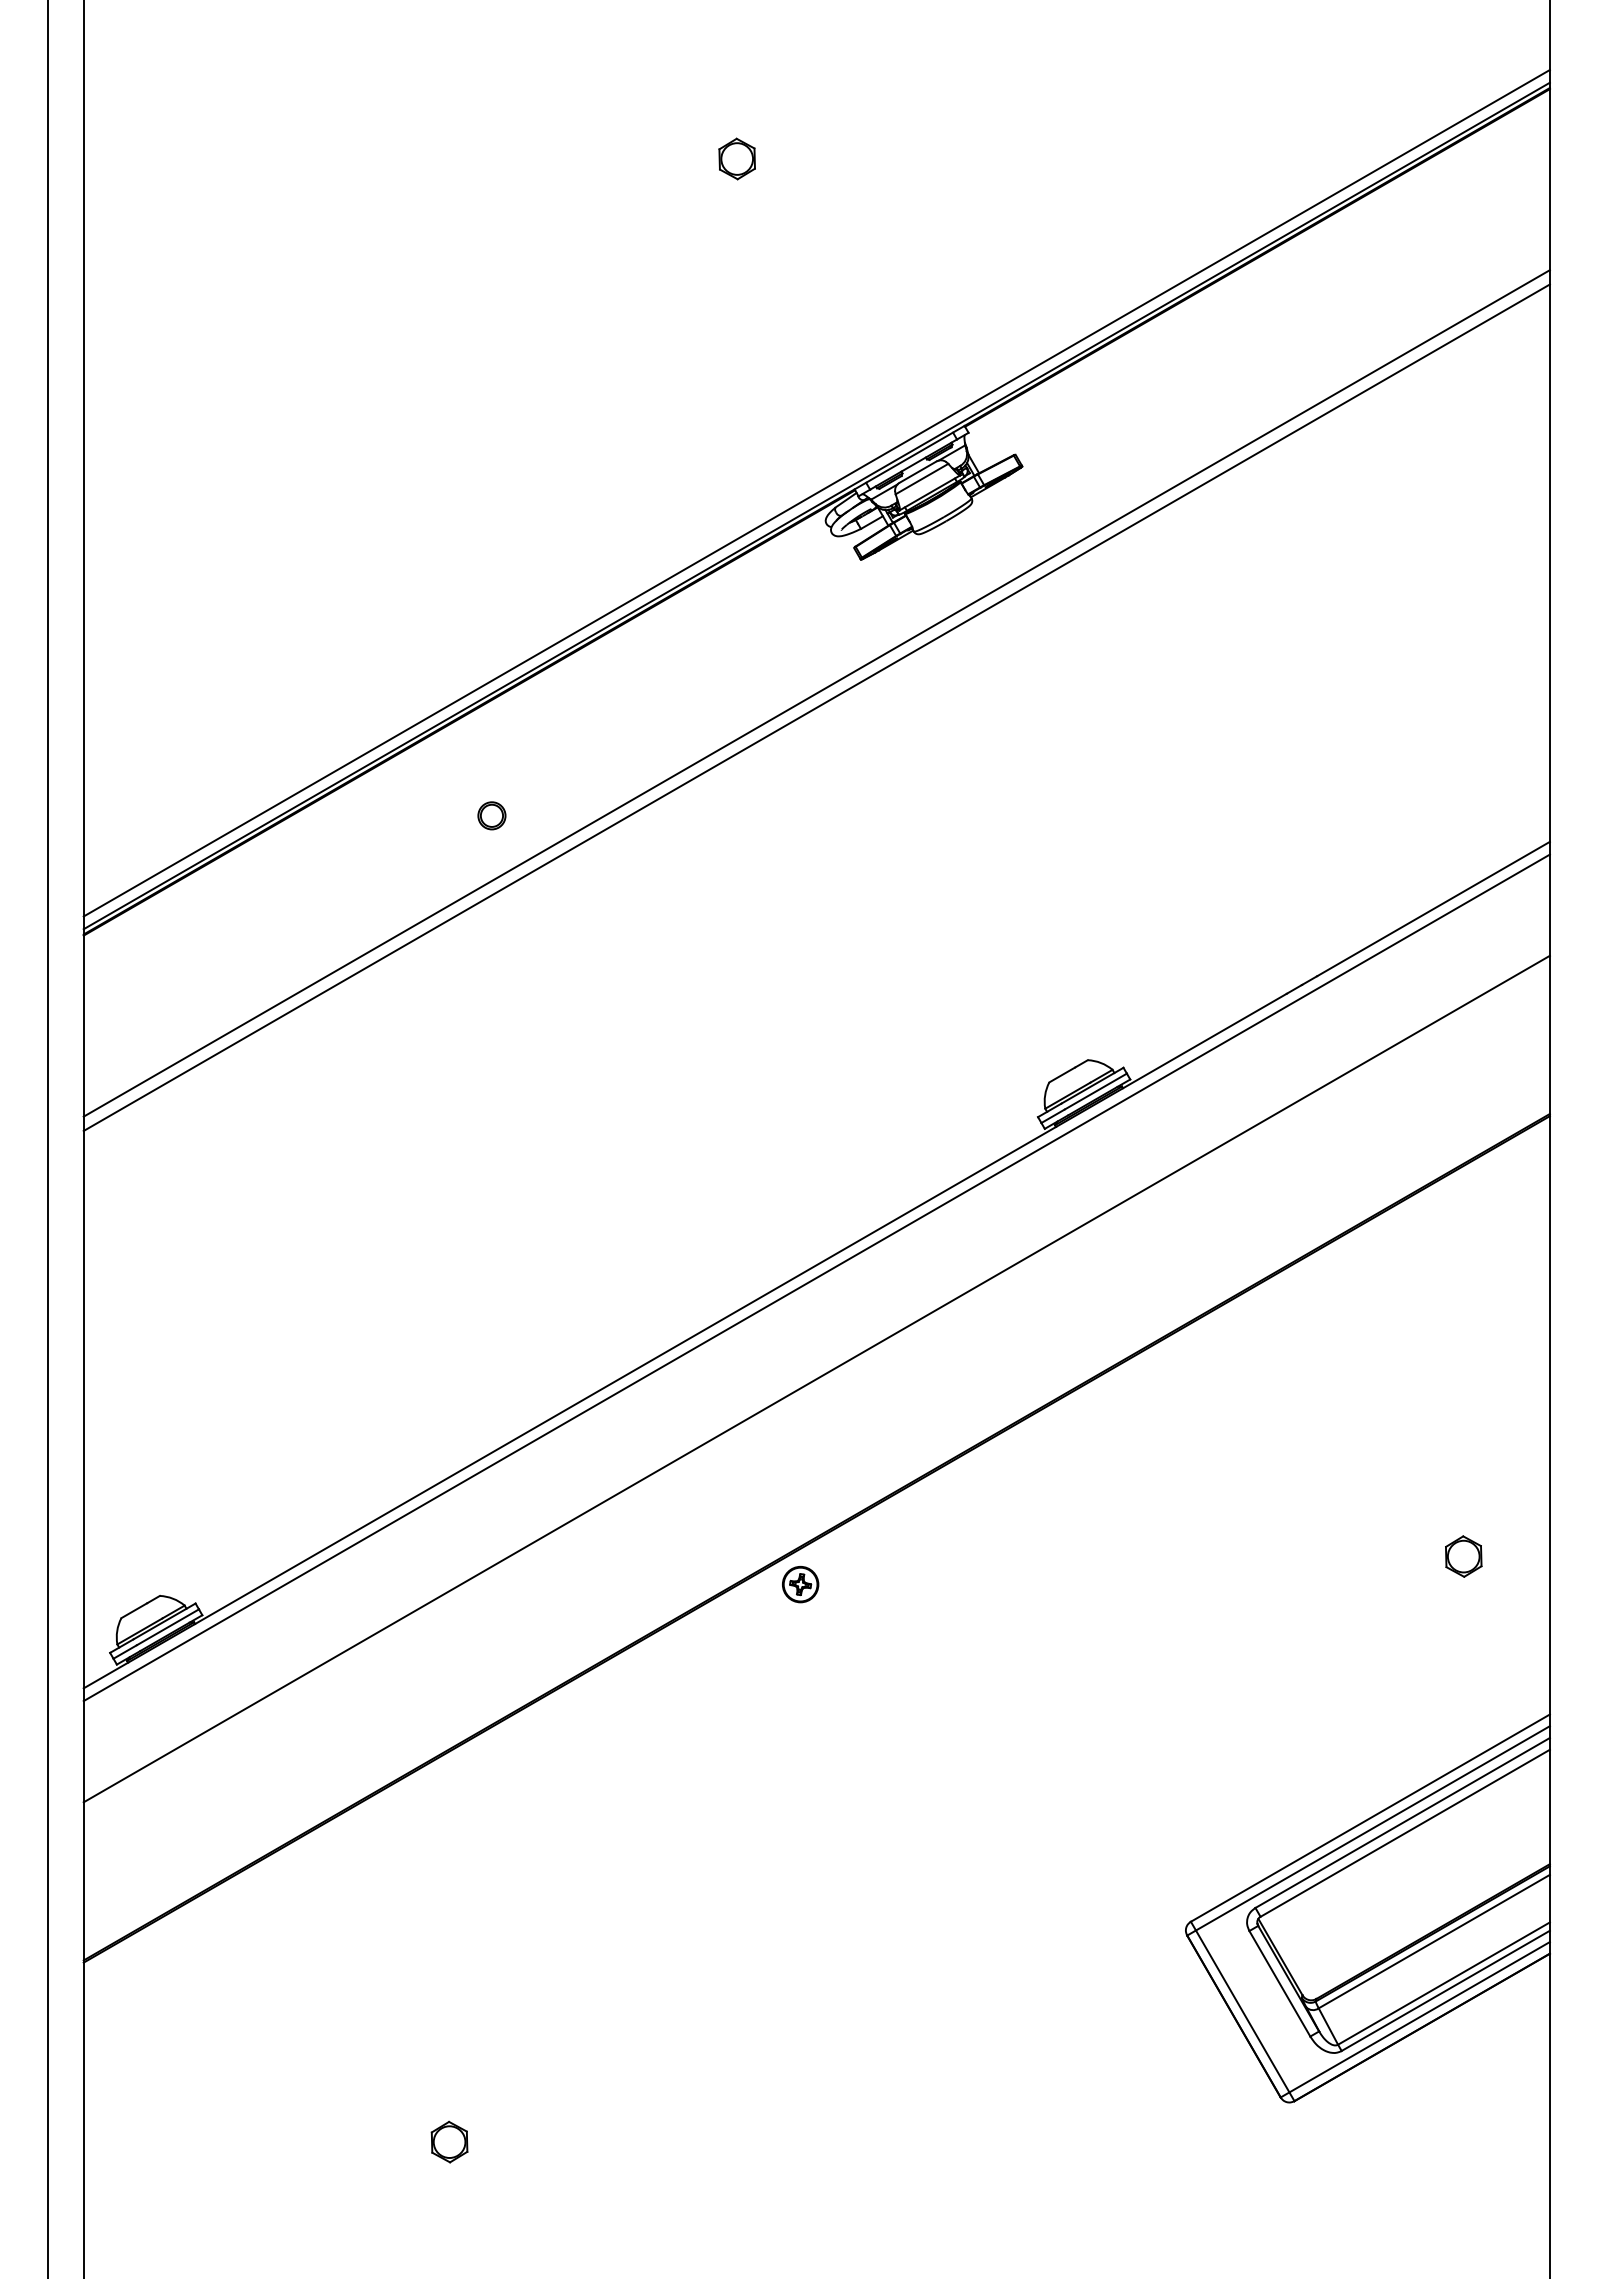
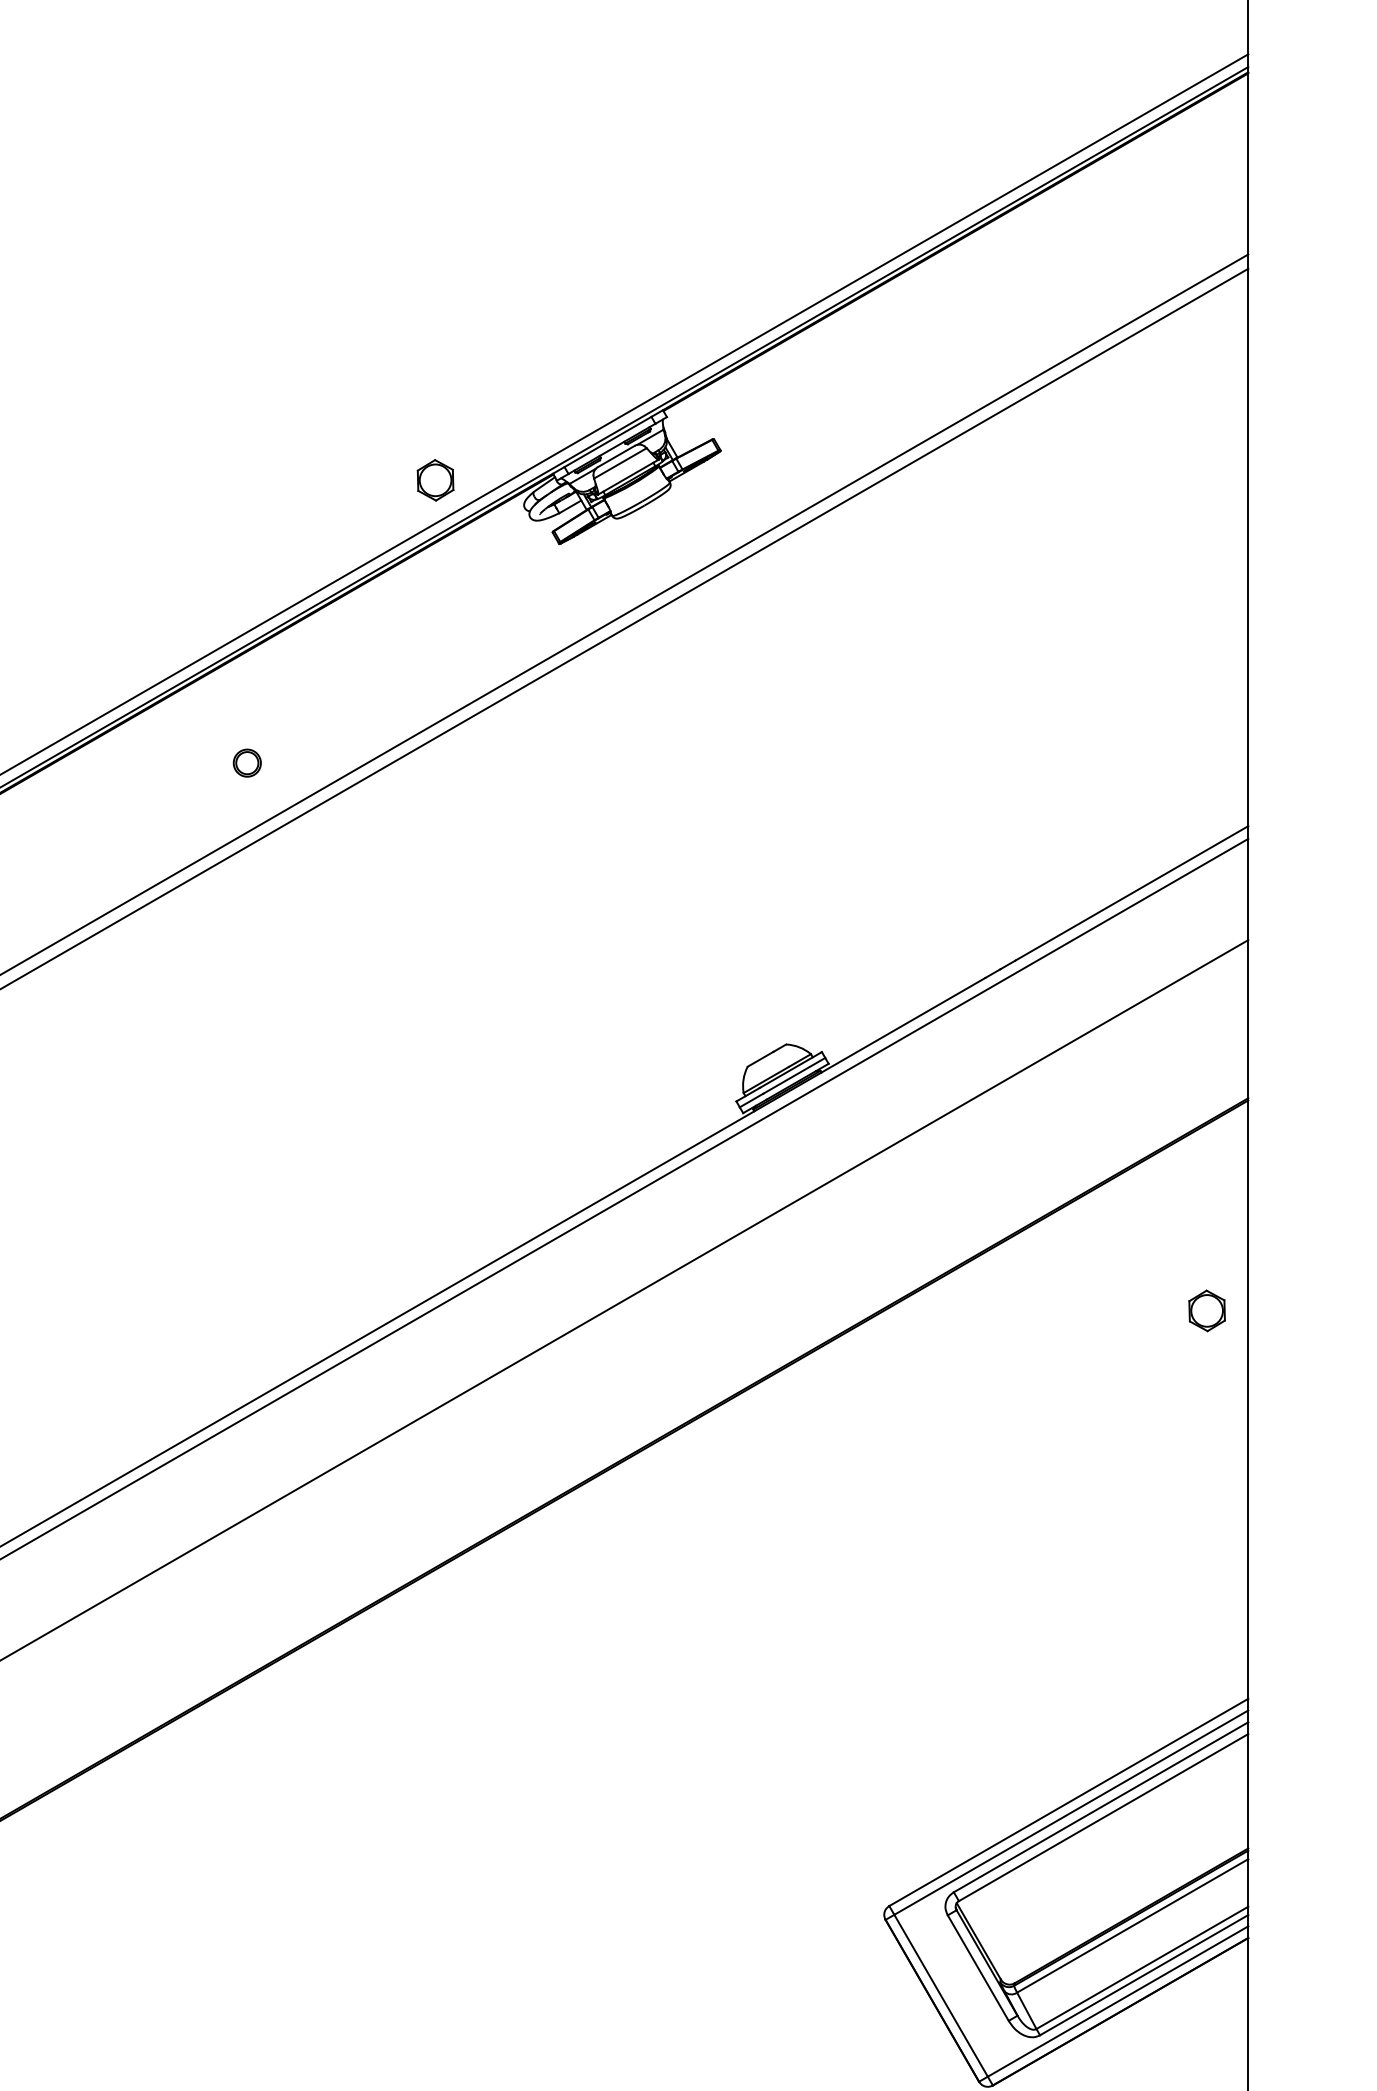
part: (736, 158) -> (434, 479), moved
part: (491, 815) -> (246, 762), moved
part: (1463, 1556) -> (1206, 1310), moved
part: (800, 1584) -> (498, 1568), removed

